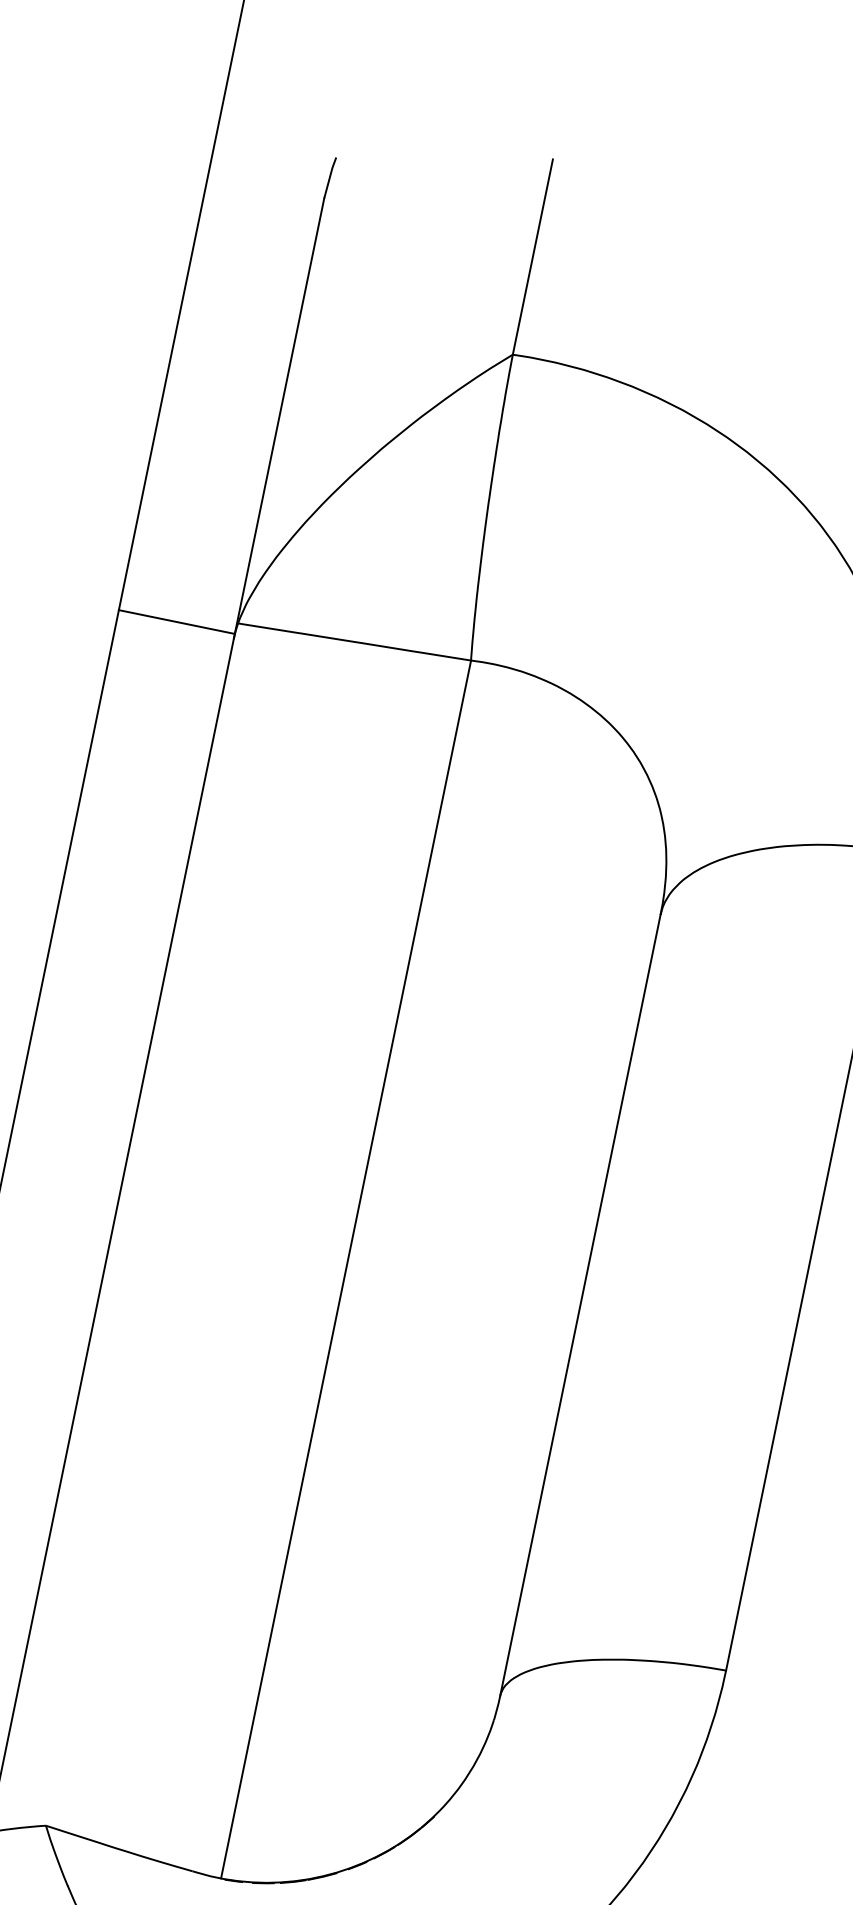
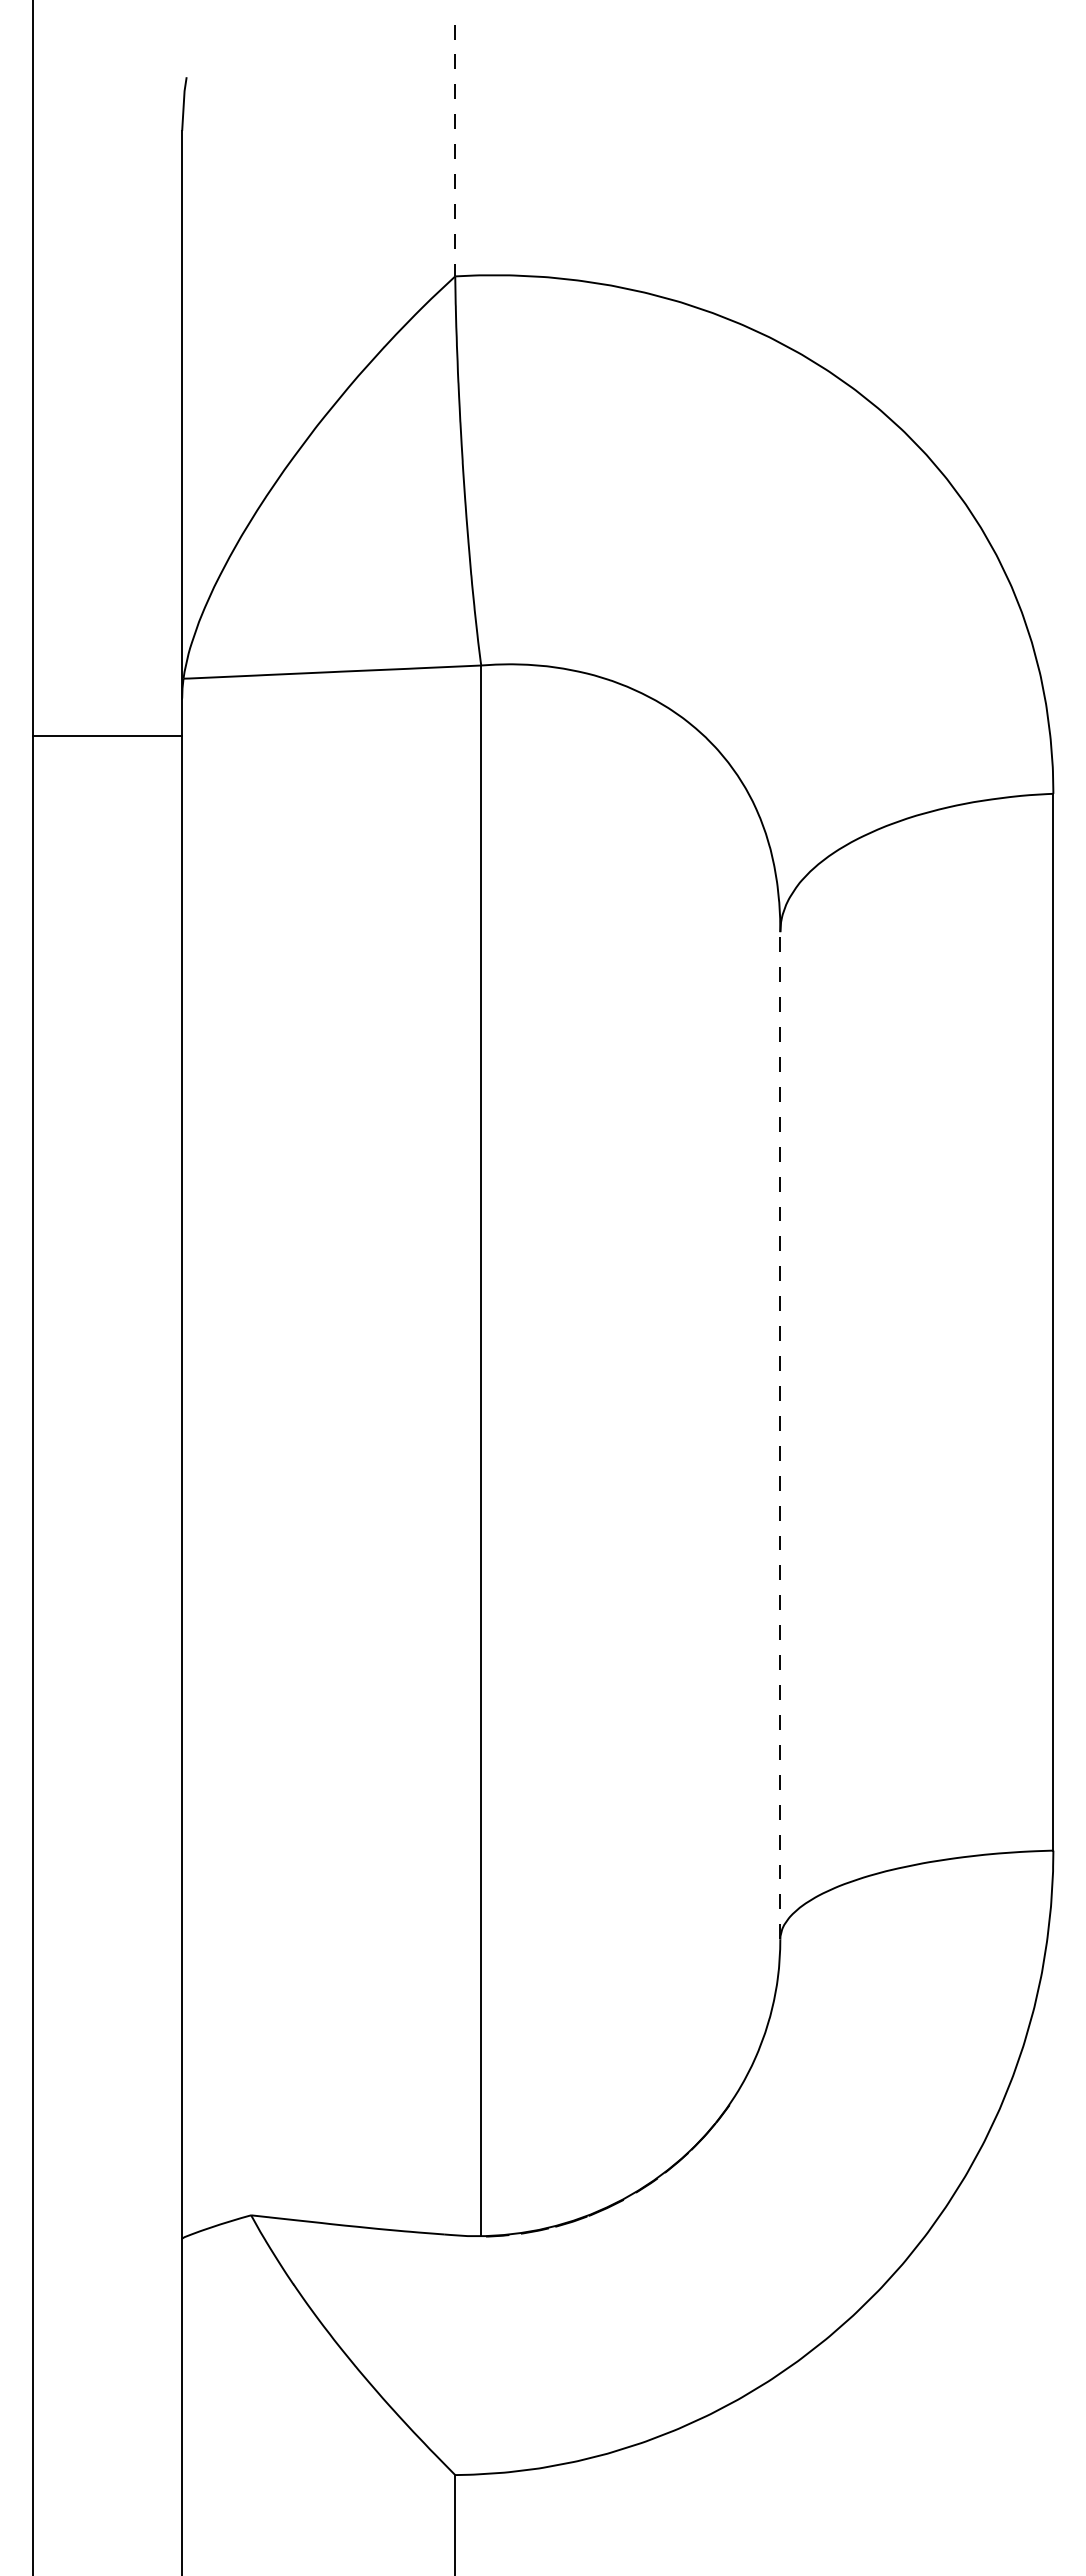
line: (533, 257) -> (455, 150), solid -> dashed
line: (176, 621) -> (107, 735), moved
line: (580, 1305) -> (780, 1435), solid -> dashed

